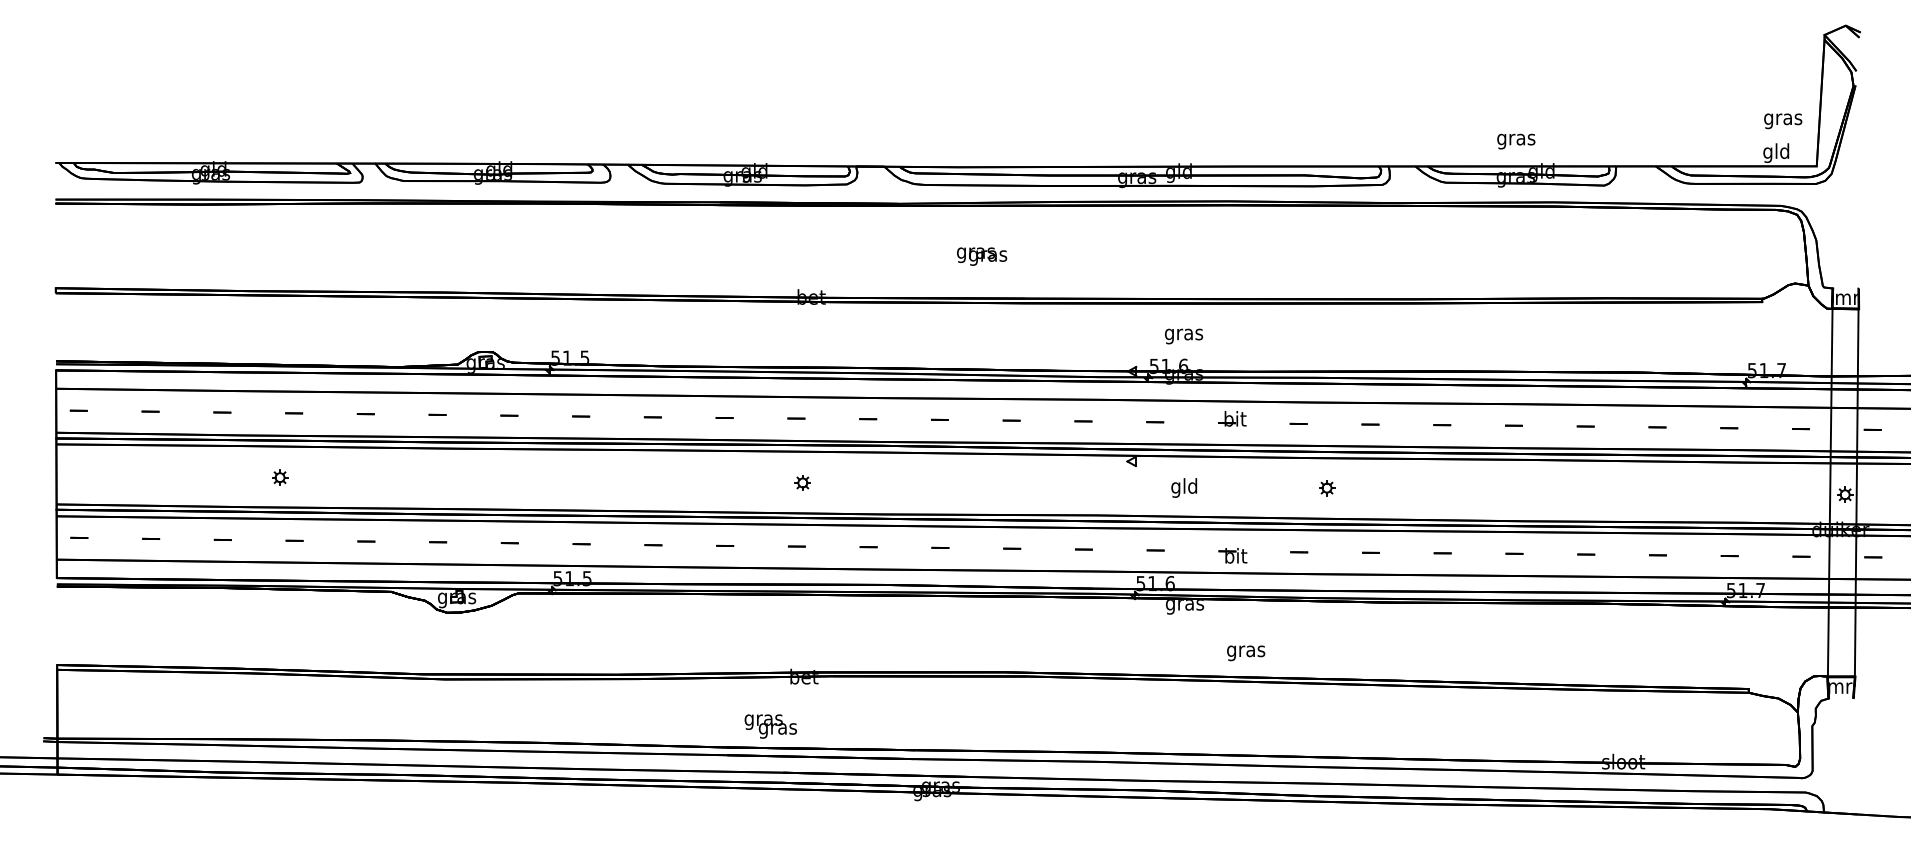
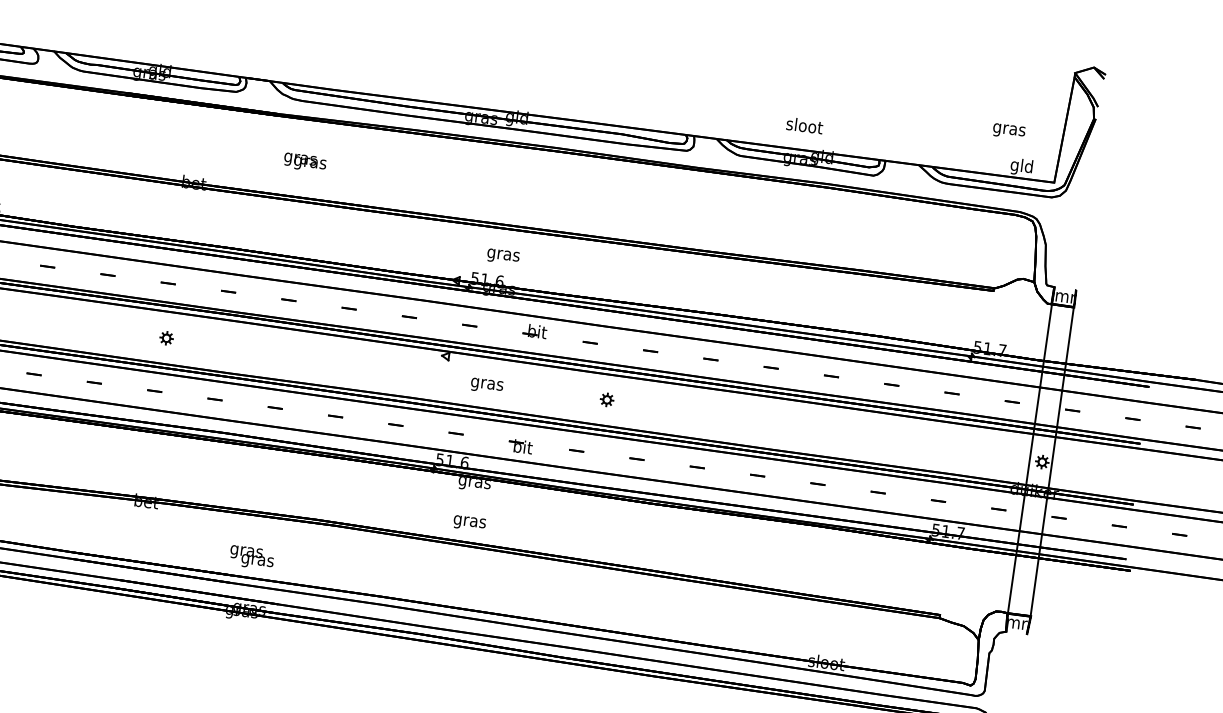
text: (1783, 121) -> (1009, 131), moved
text: (1516, 139) -> (804, 127), gras -> sloot
text: (982, 256) -> (305, 162), moved
text: (1184, 487) -> (487, 383), gld -> gras
text: (1246, 653) -> (469, 523), moved
text: (770, 726) -> (251, 557), moved

